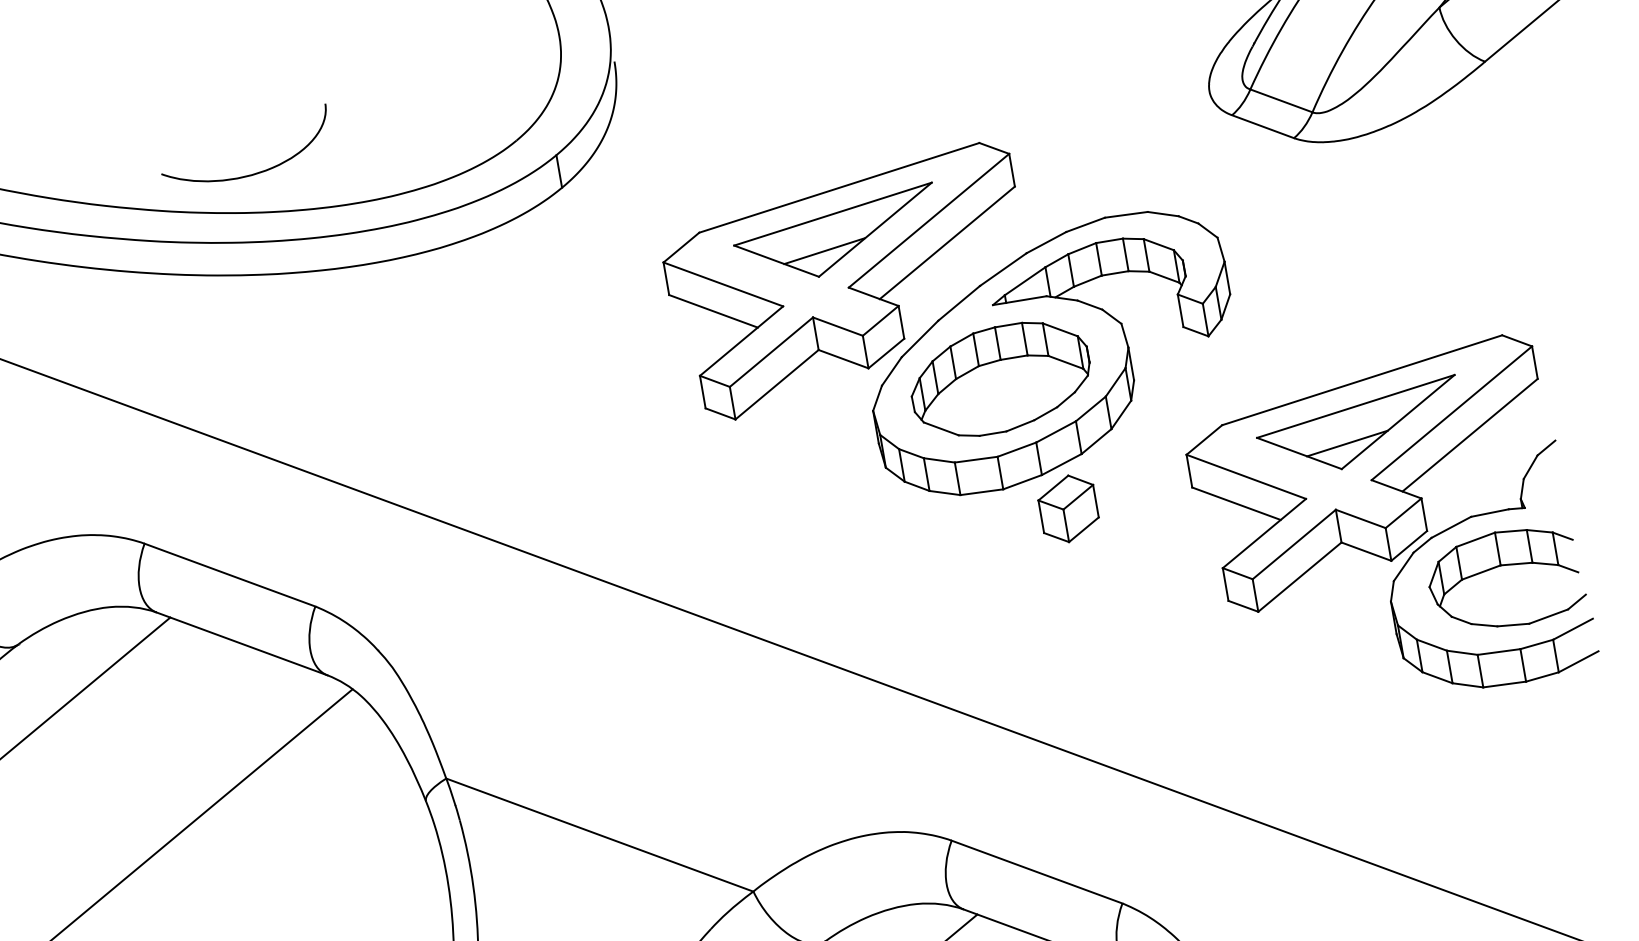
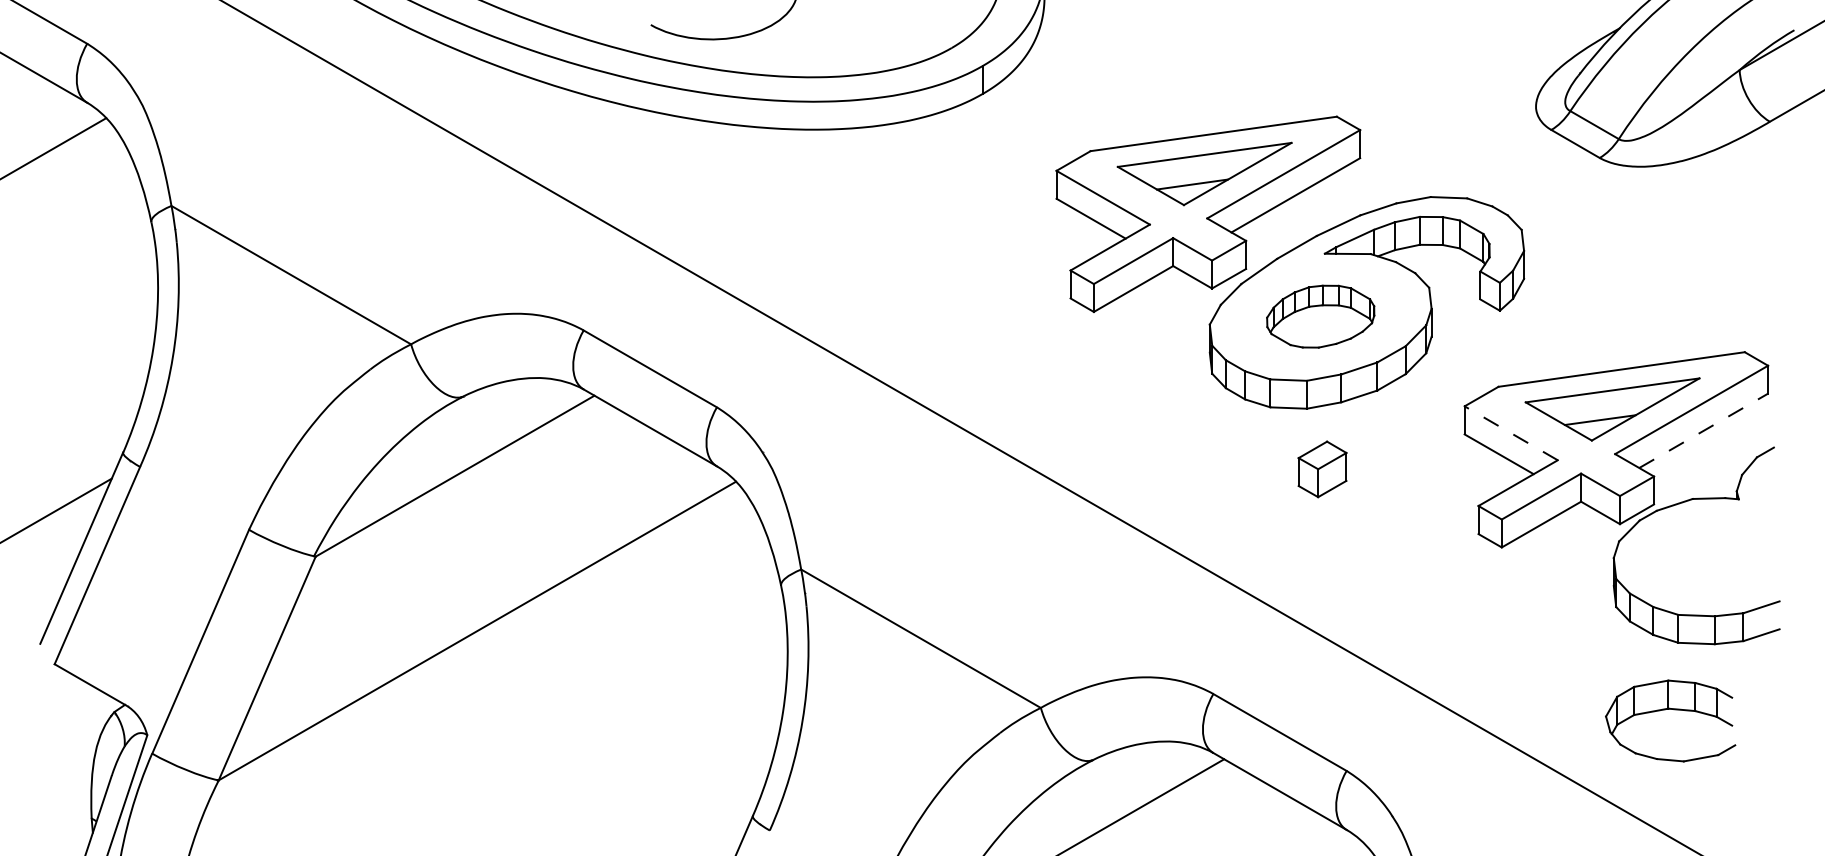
part: (1000, 379) -> (1320, 316), size x0.7
line: (1470, 434) -> (1704, 430), solid -> dashed
line: (1246, 477) -> (1511, 433), solid -> dashed
part: (1068, 508) -> (1322, 469), moved
part: (1508, 566) -> (1674, 710), moved

